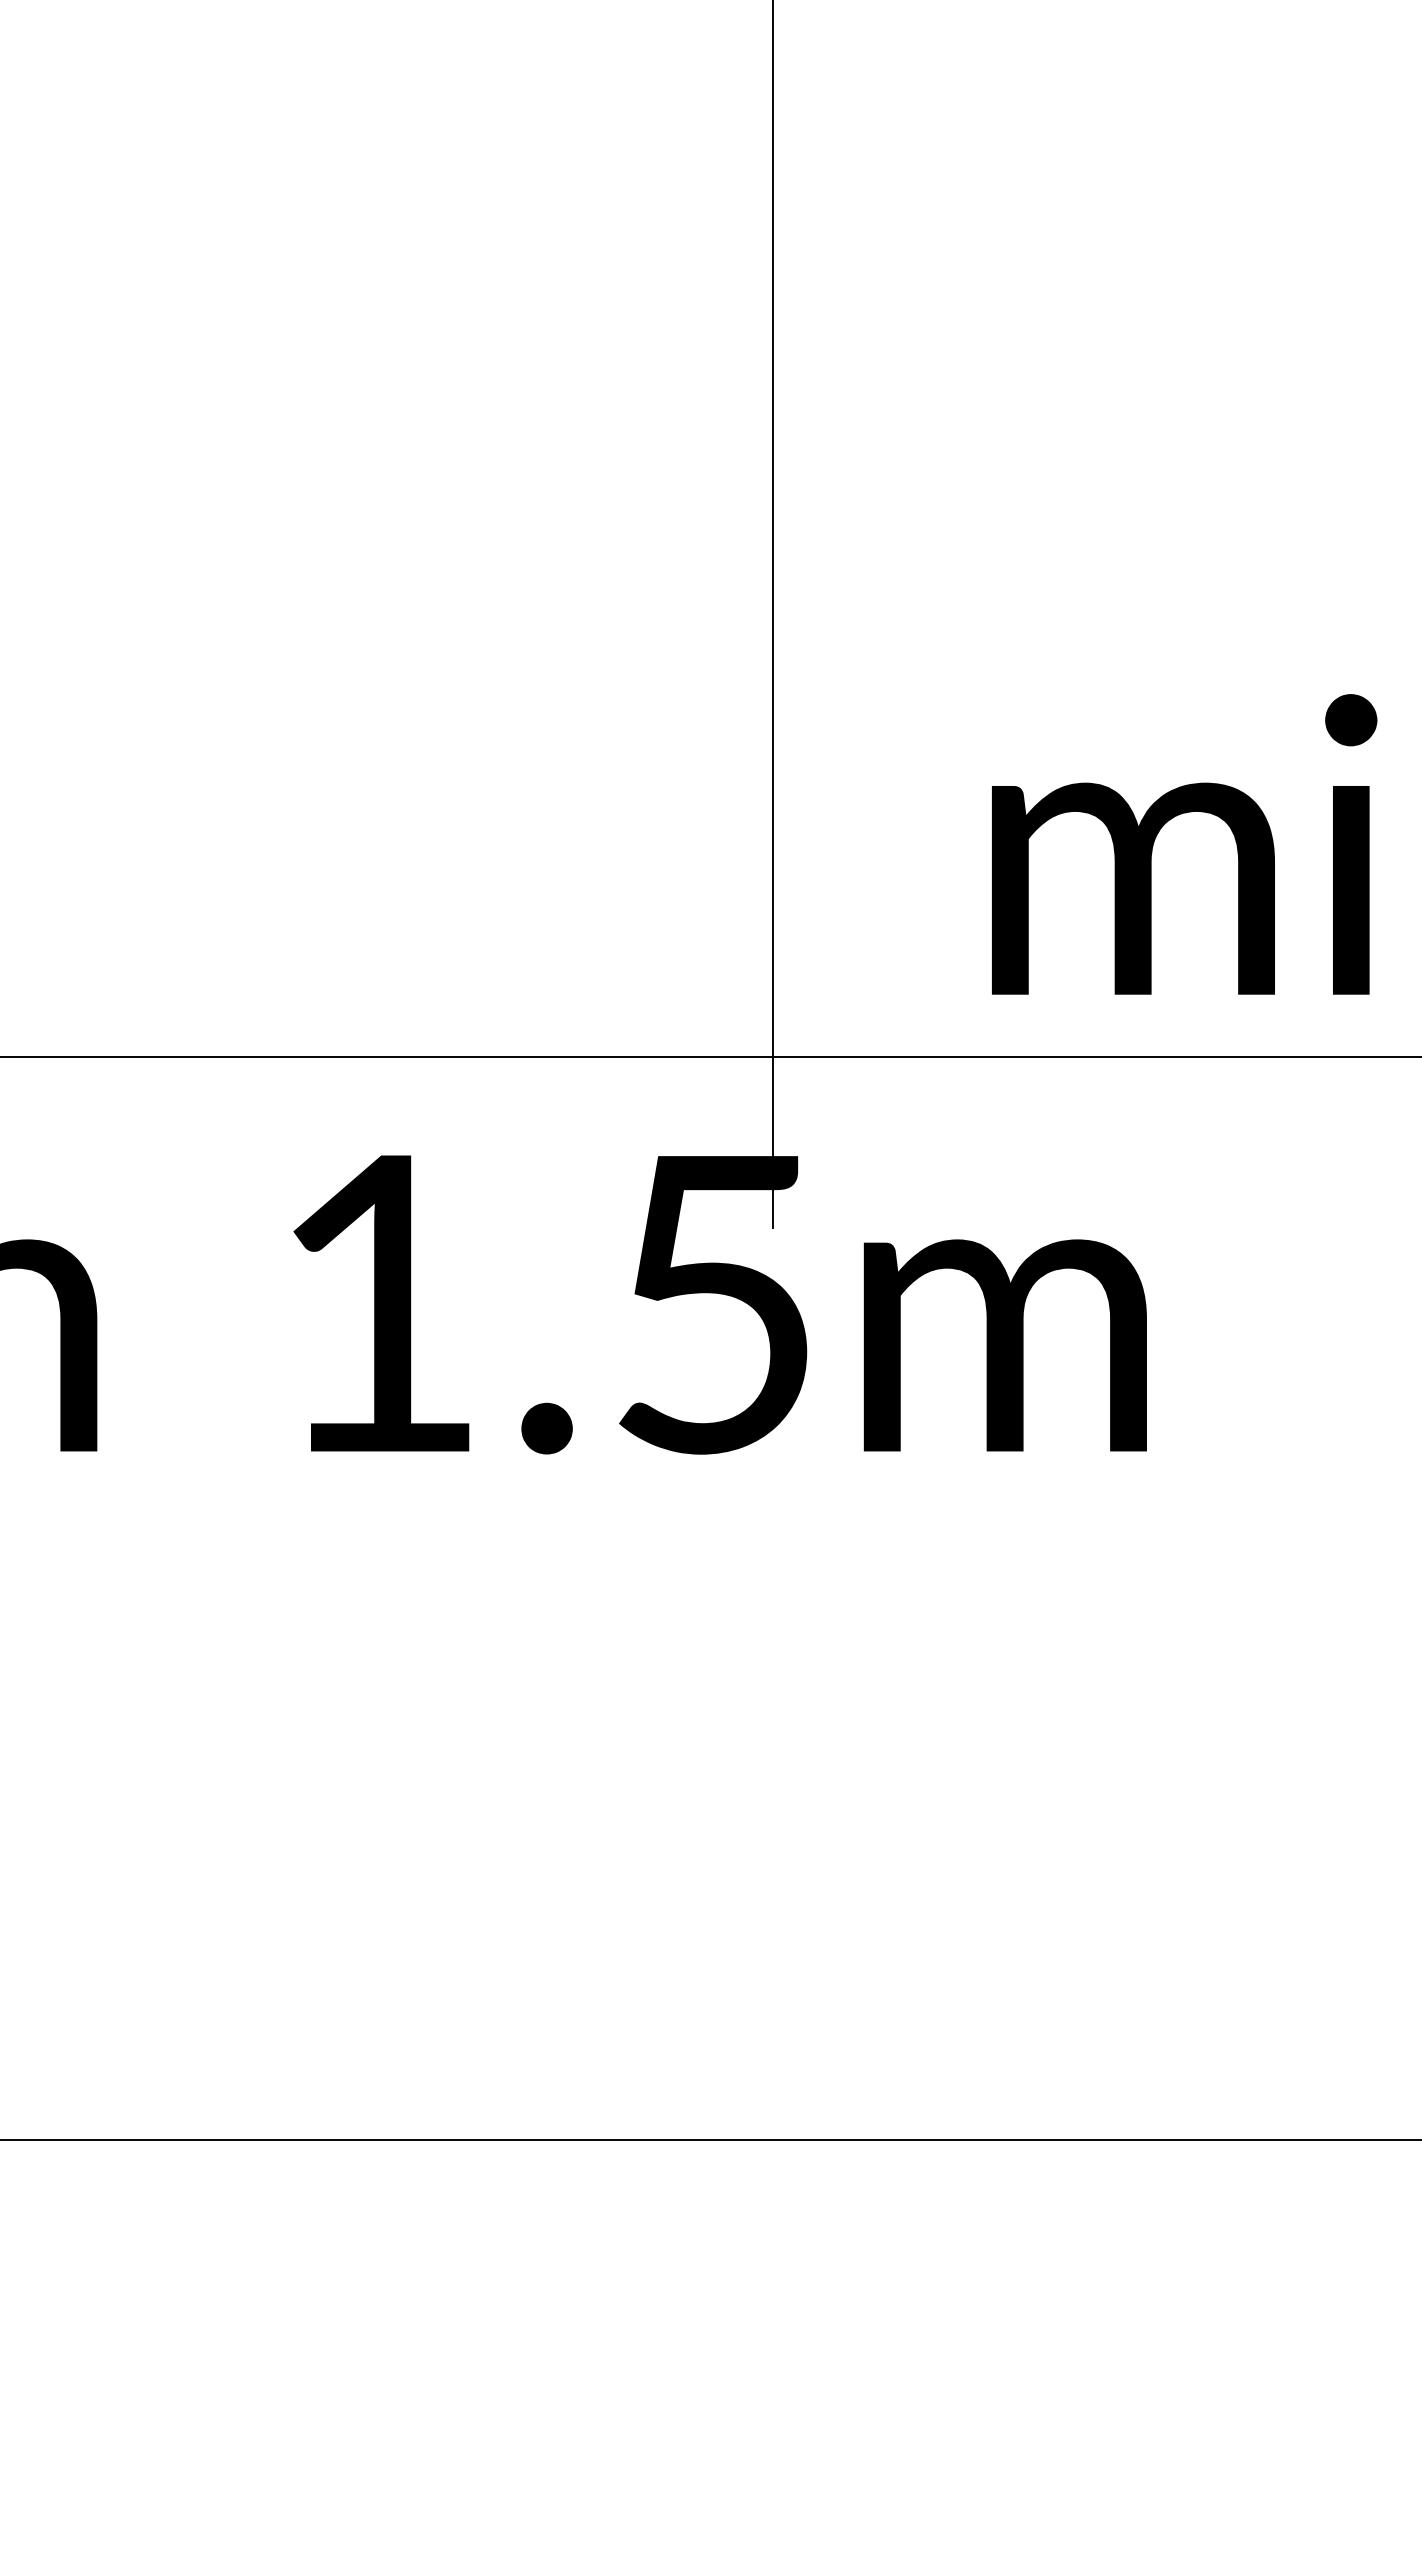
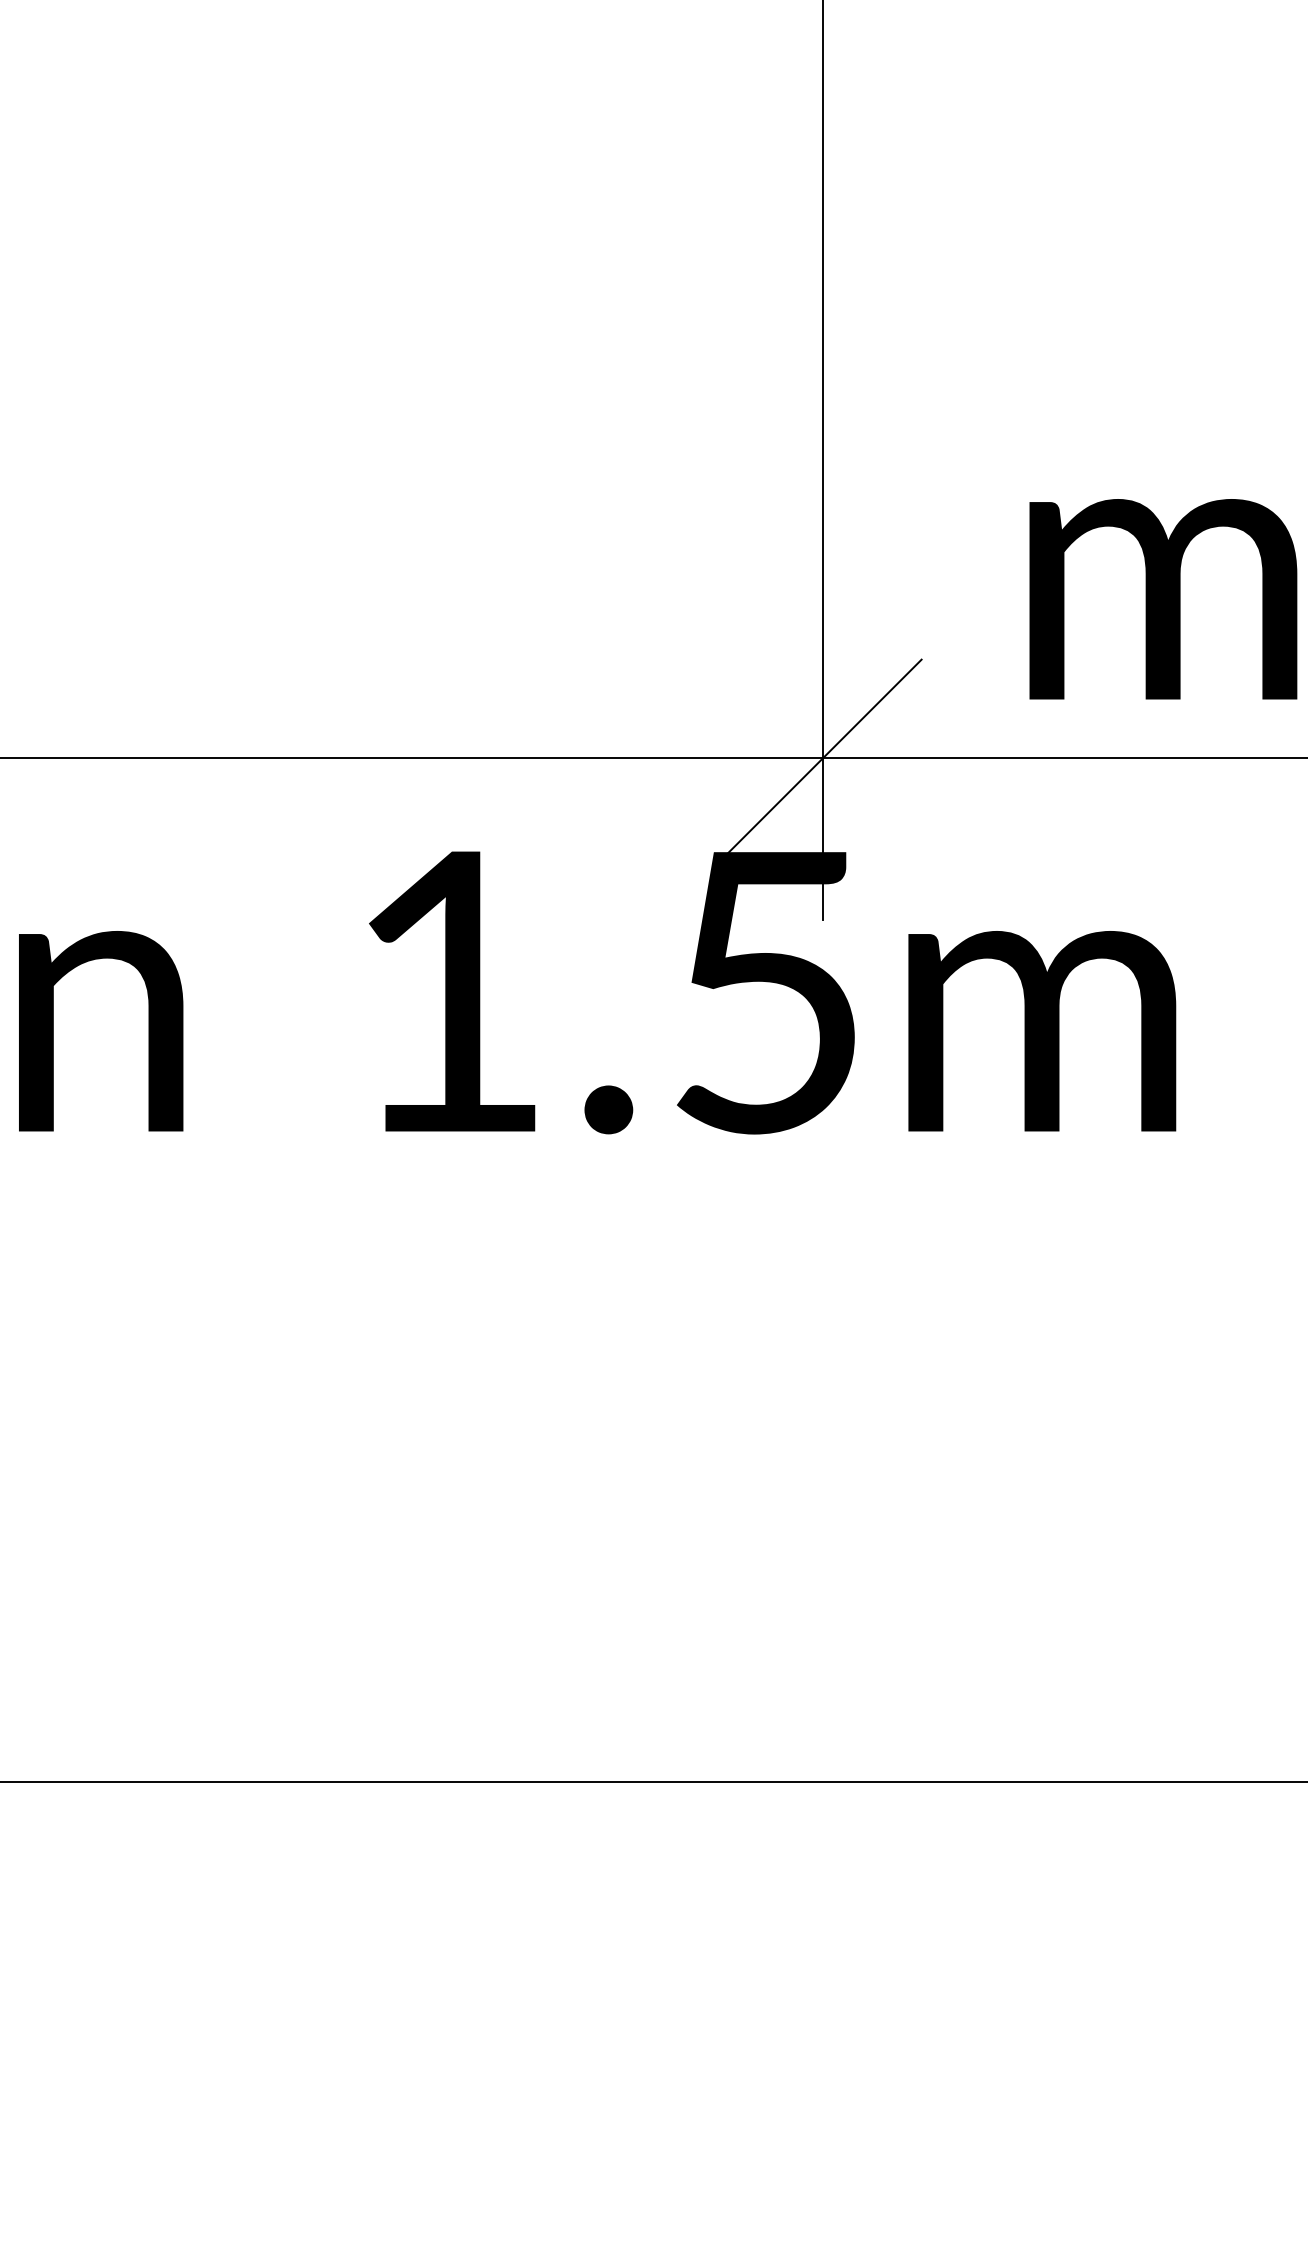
line: (773, 1056) -> (822, 757), added

